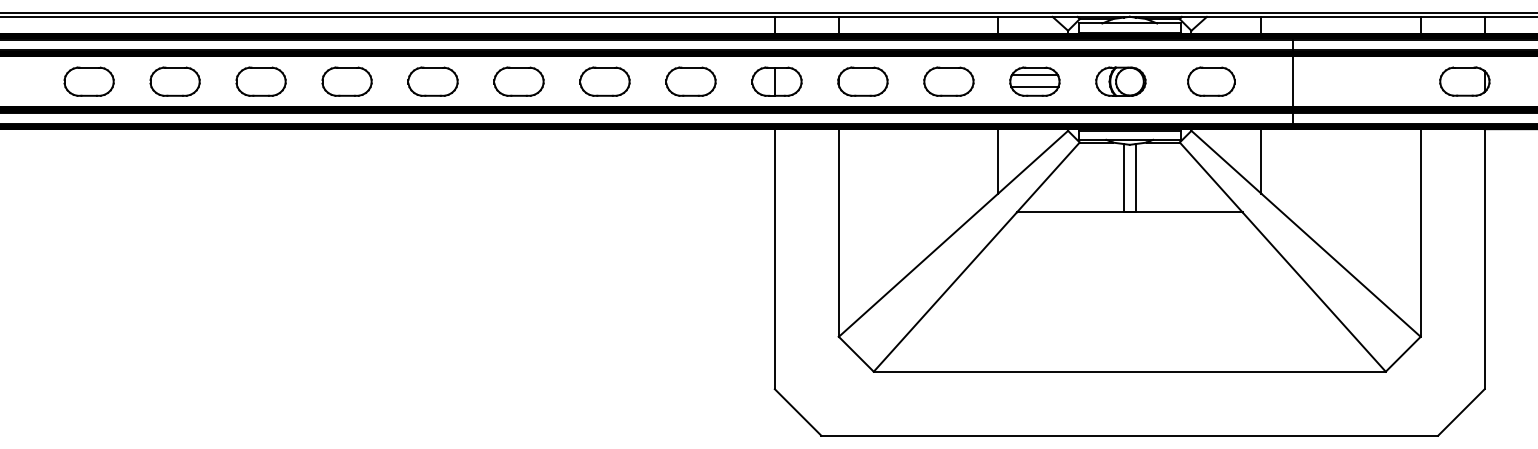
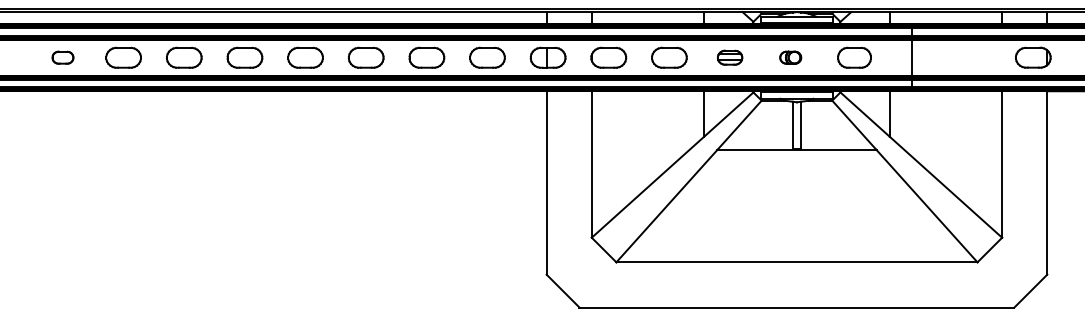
part: (88, 81) -> (62, 57), size x0.6
part: (1034, 81) -> (729, 57), size x0.7
part: (1120, 81) -> (790, 57), size x0.6

